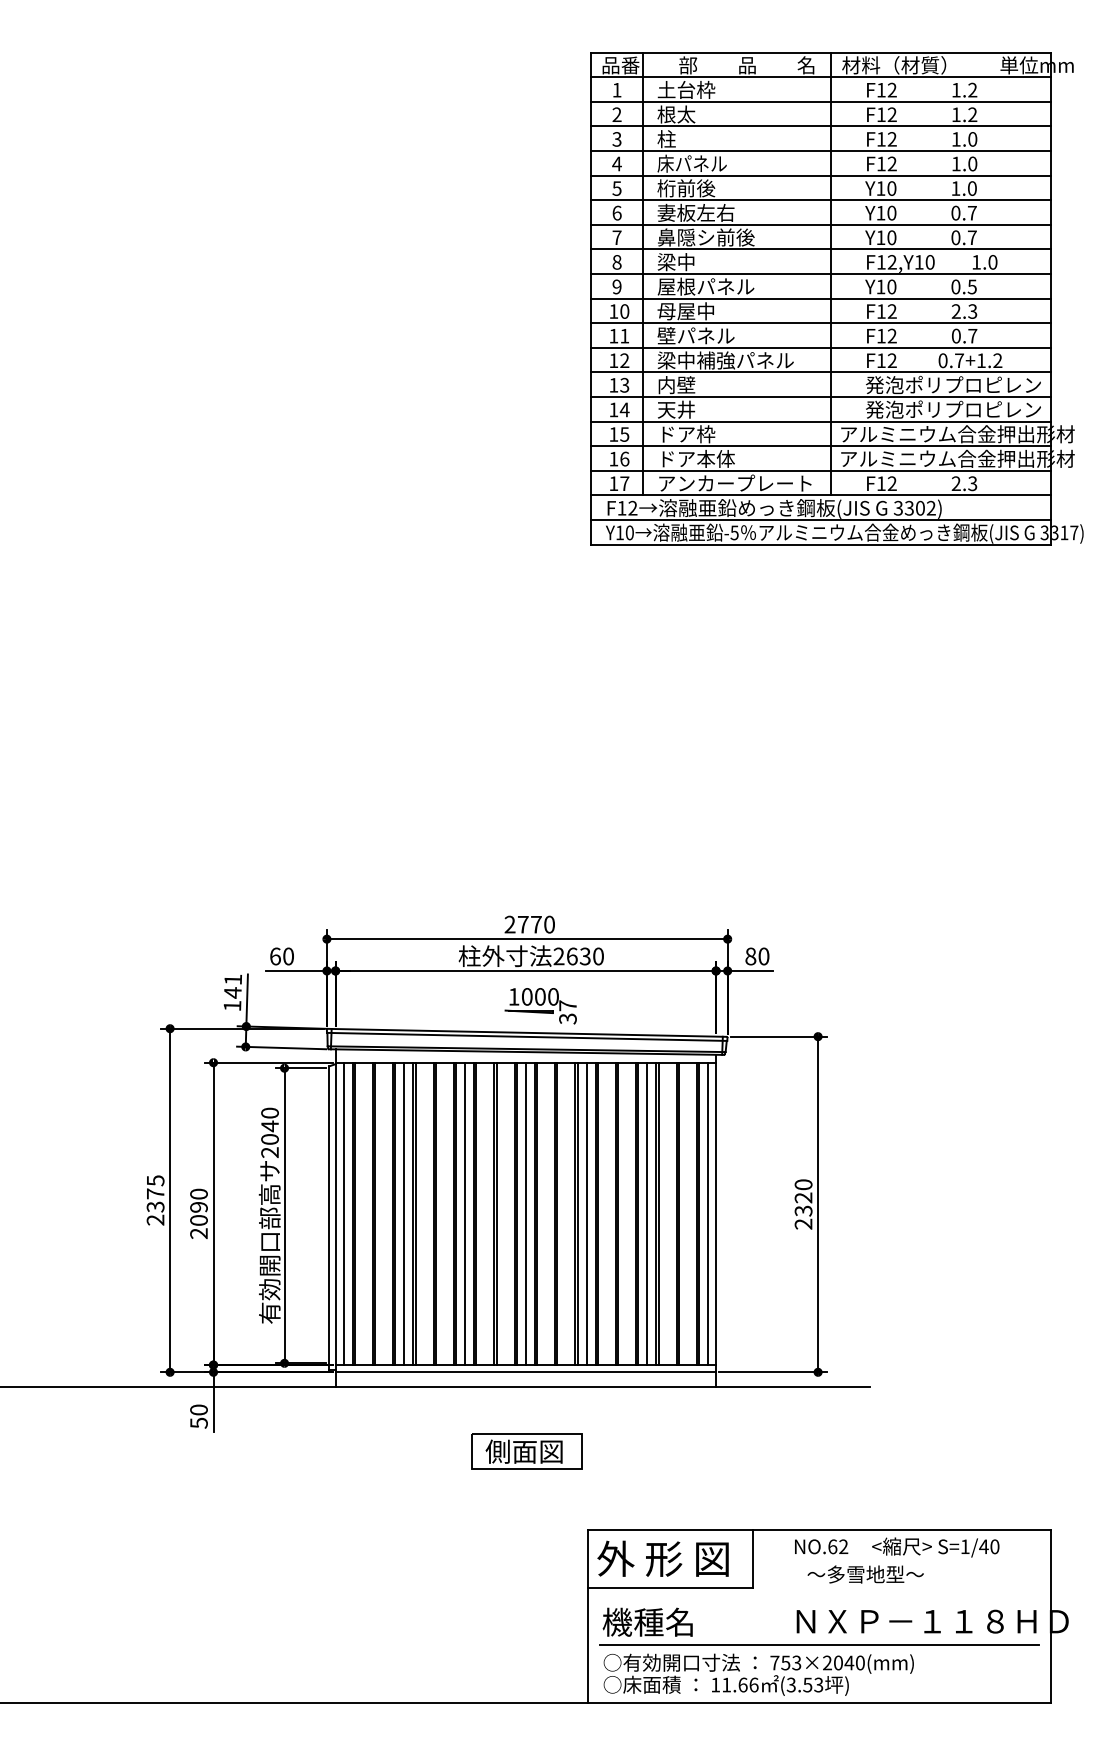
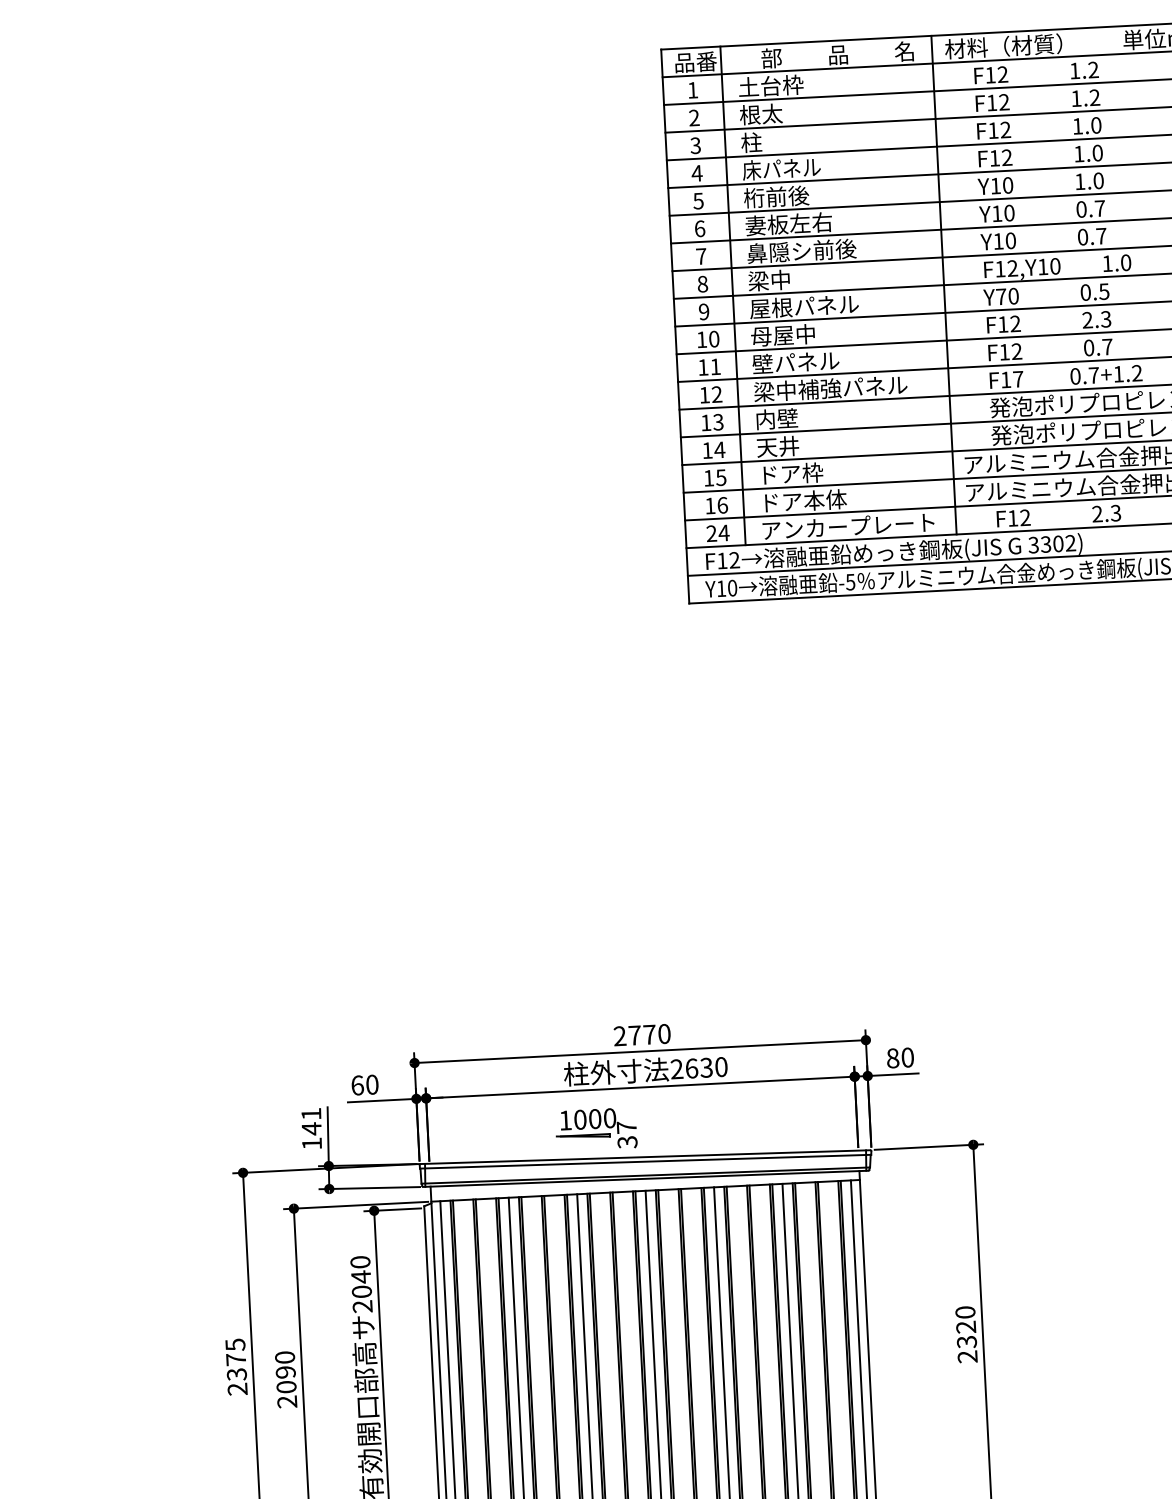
text: (880, 286) -> (1000, 296), Y10 -> Y70
text: (891, 360) -> (1017, 379), F12 -> F17
text: (619, 483) -> (718, 533), 17 -> 24
part: (540, 1006) -> (595, 1129), moved

